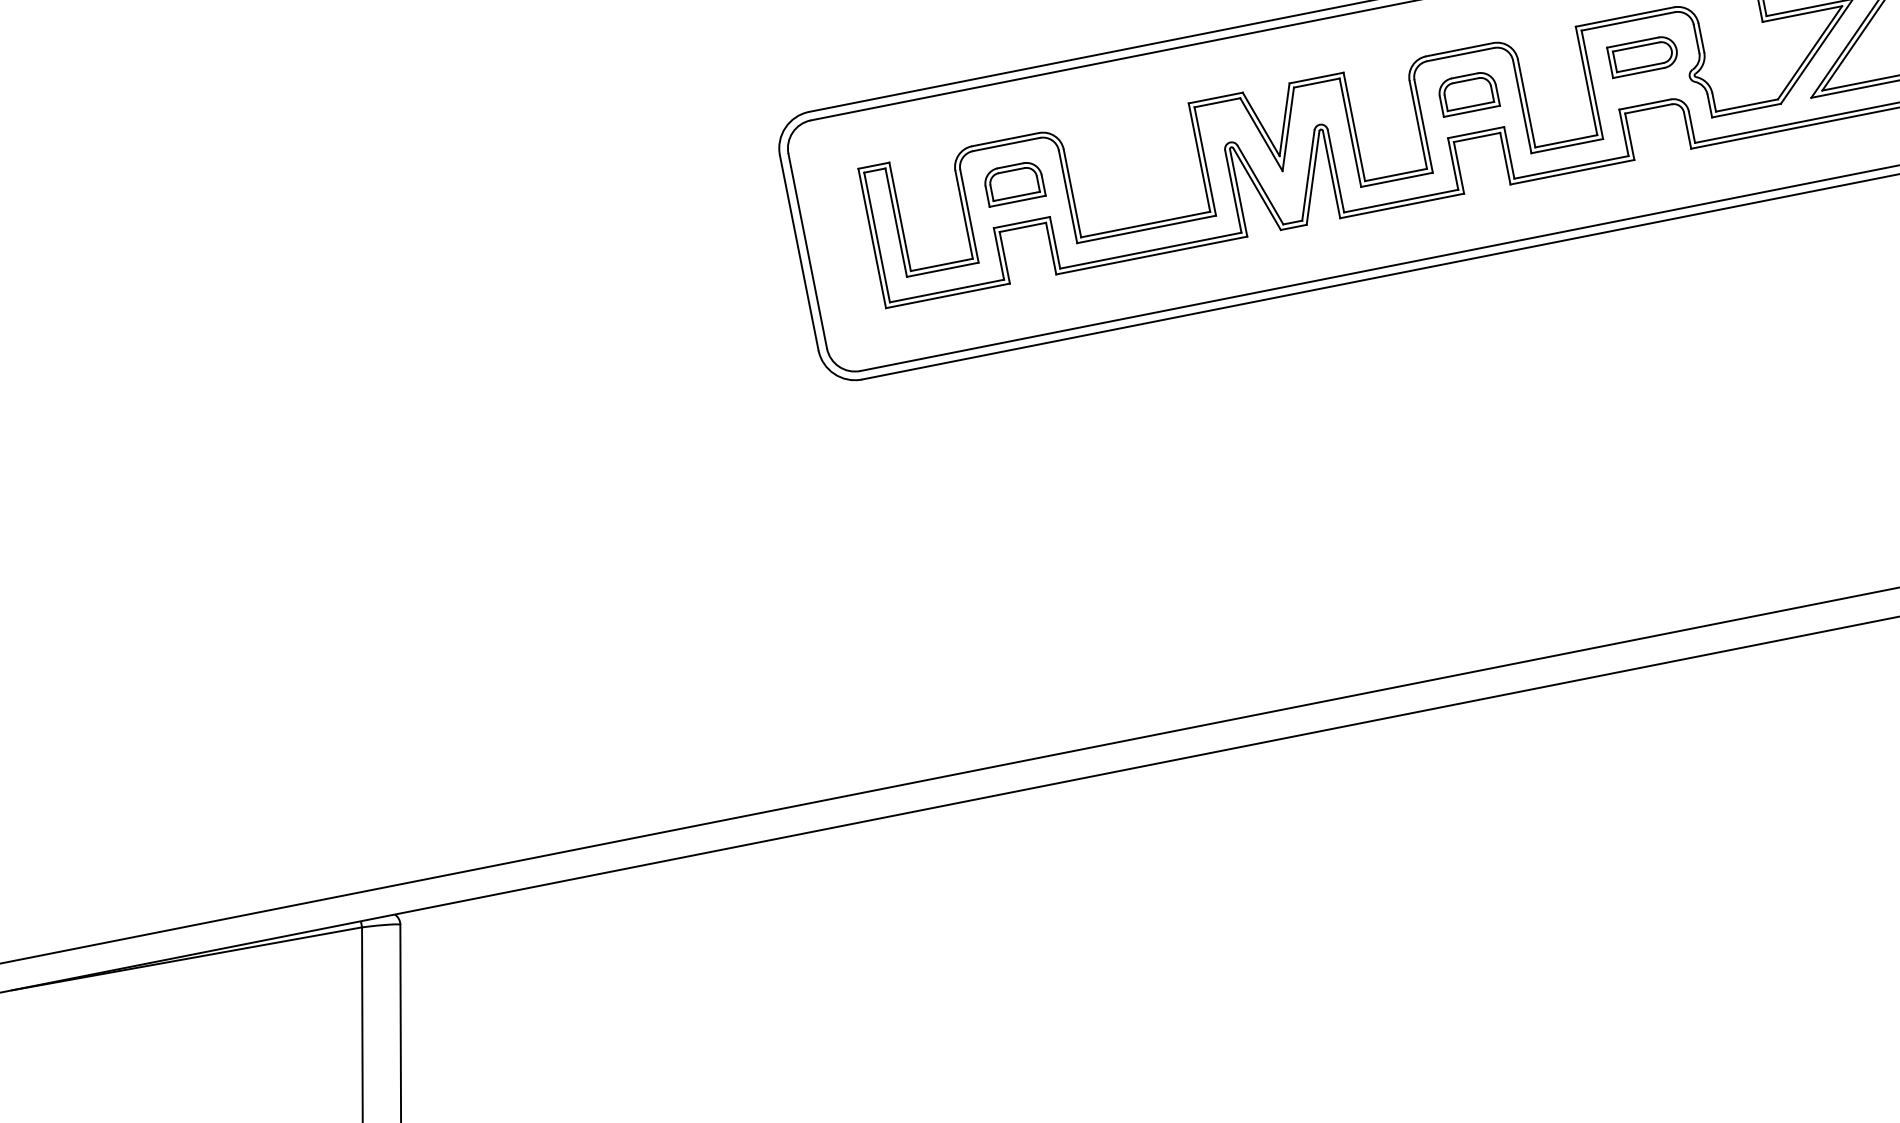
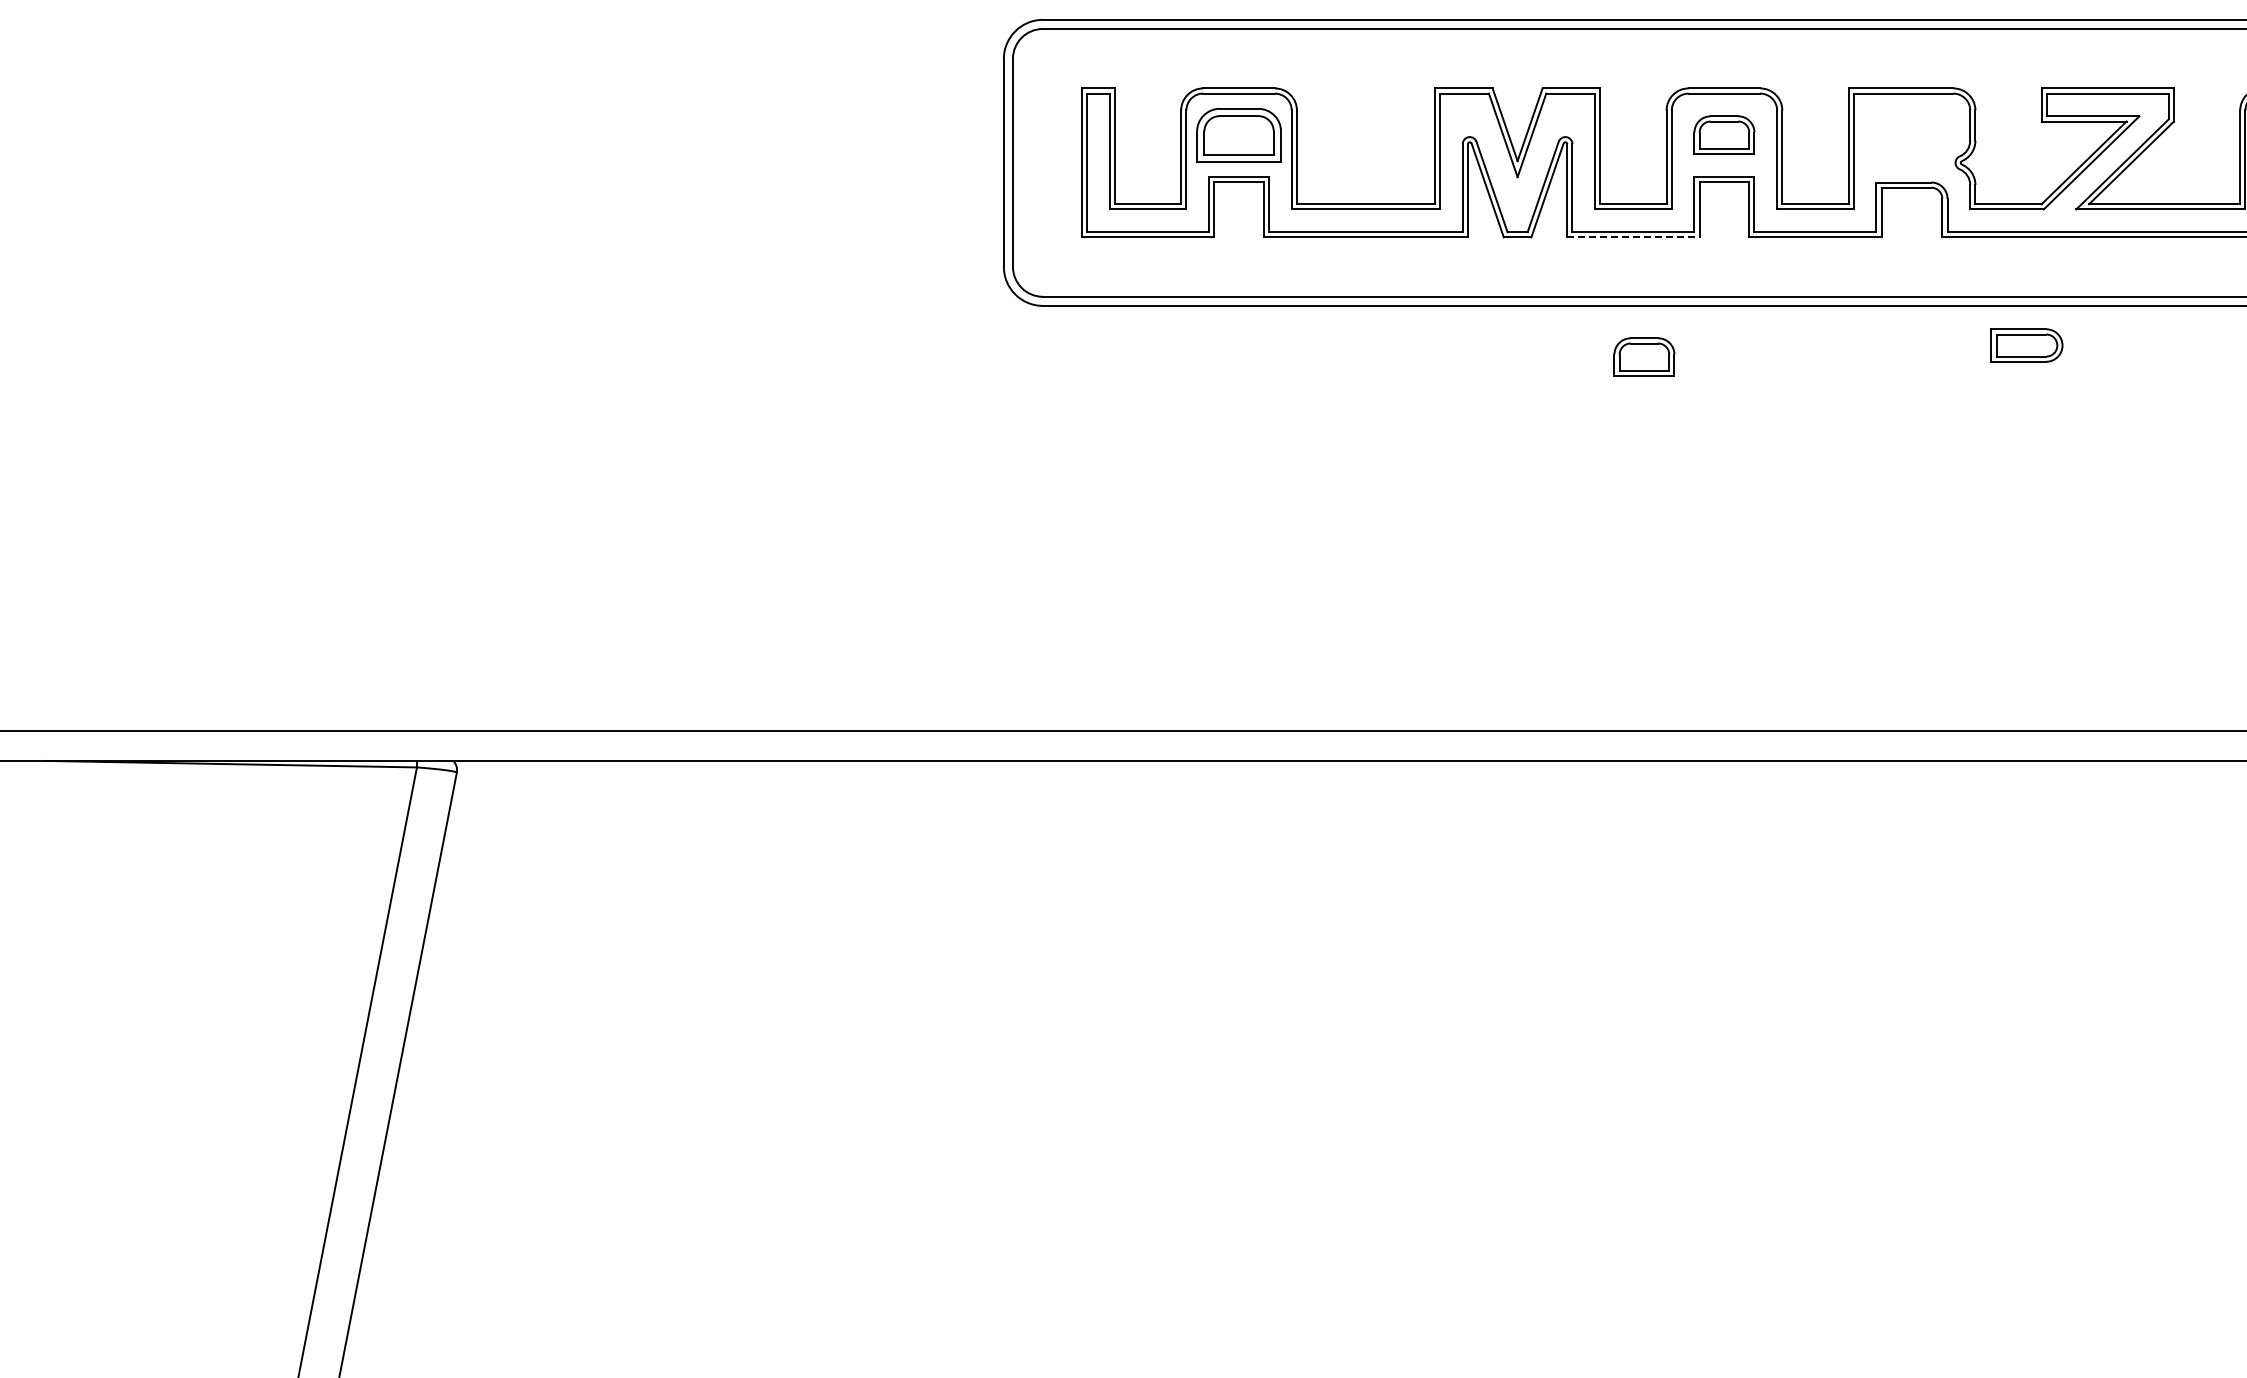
part: (1642, 56) -> (2026, 345), moved
part: (1013, 182) -> (1238, 134), size x1.4
line: (1402, 206) -> (1633, 237), solid -> dashed
part: (1434, 315) -> (1644, 356), added

